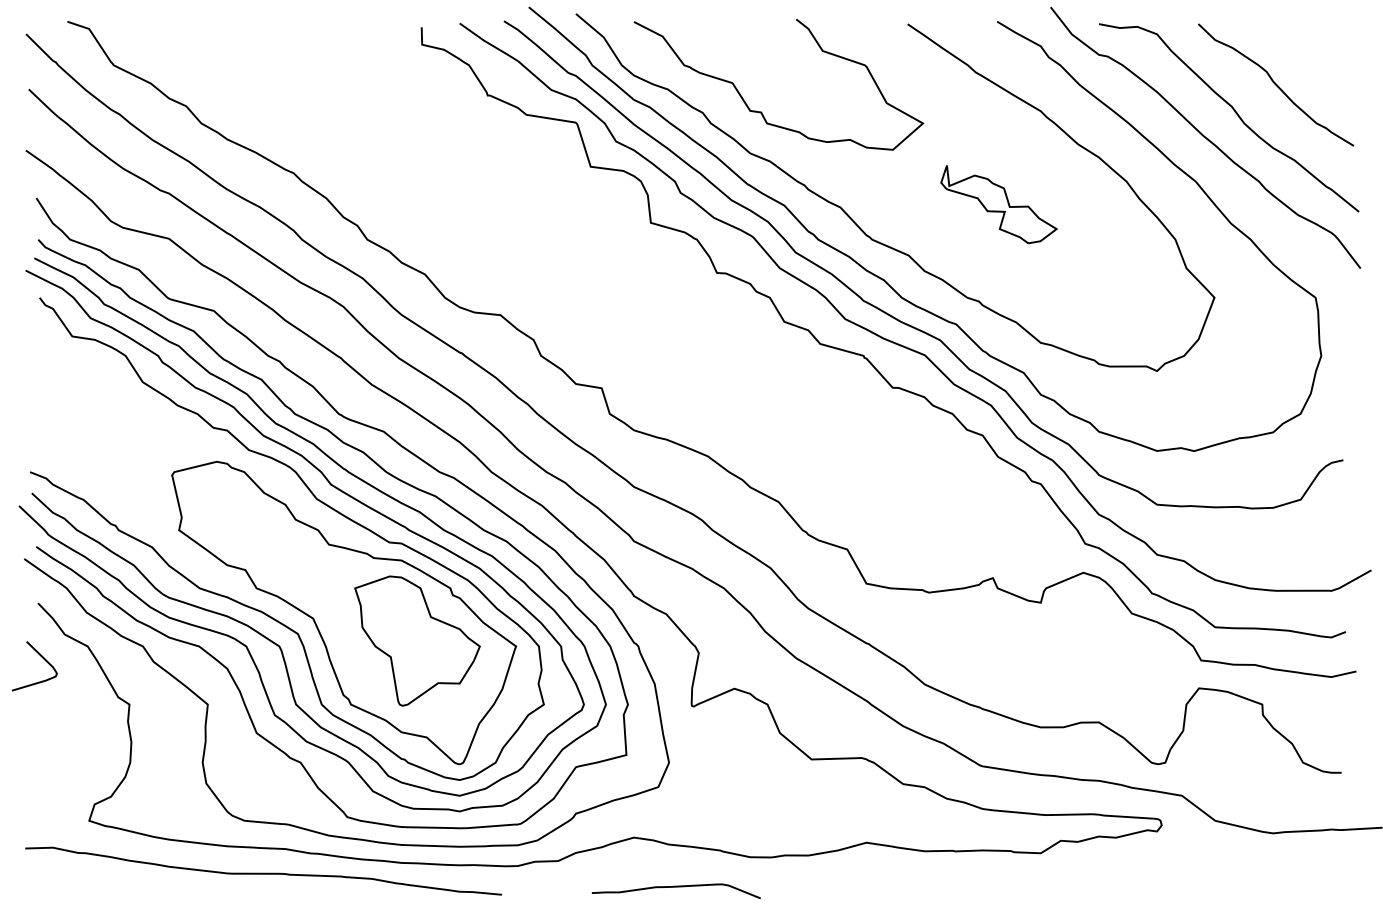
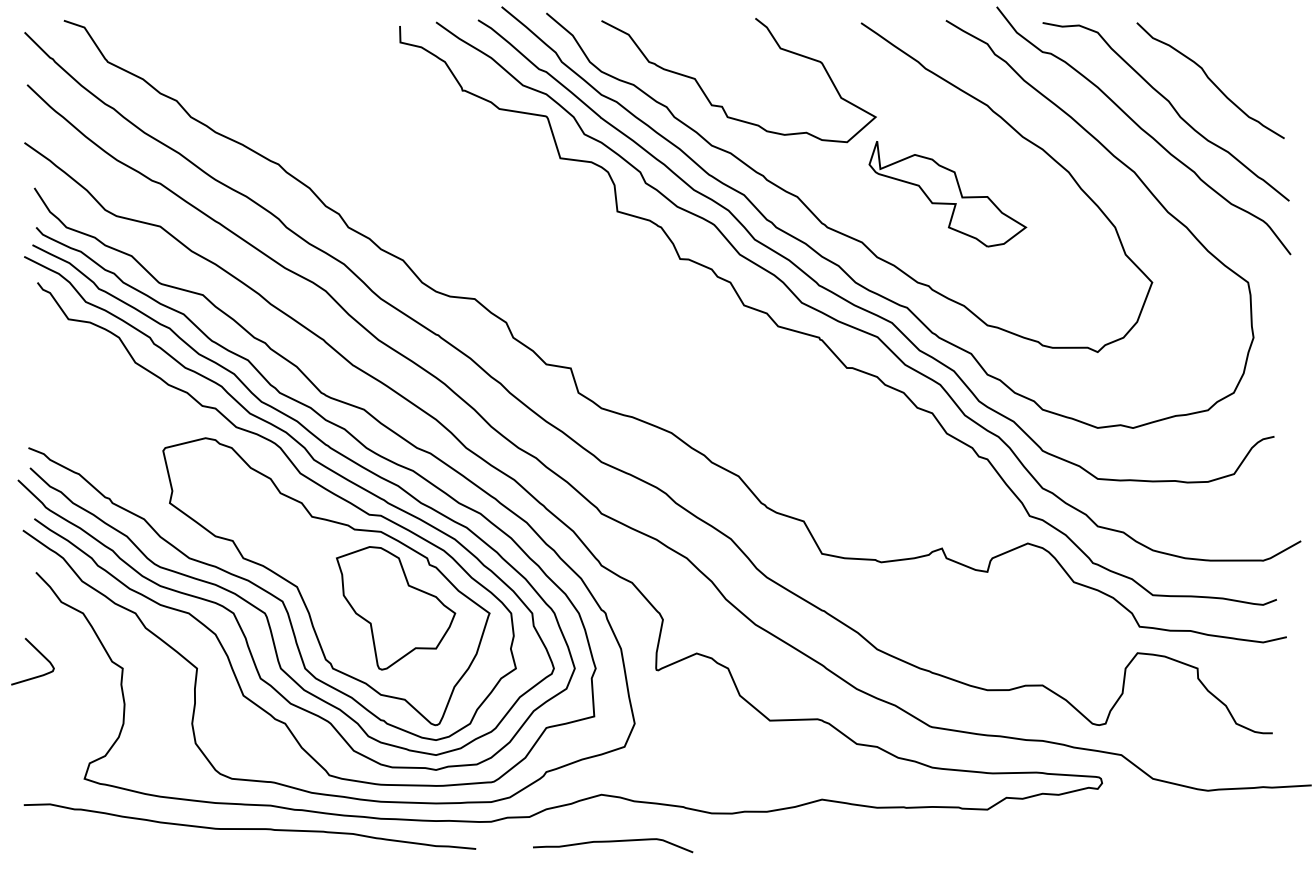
part: (998, 204) -> (947, 194), size x1.43
curve: (42, 658) -> (40, 654), moved
curve: (675, 887) -> (612, 842), moved

